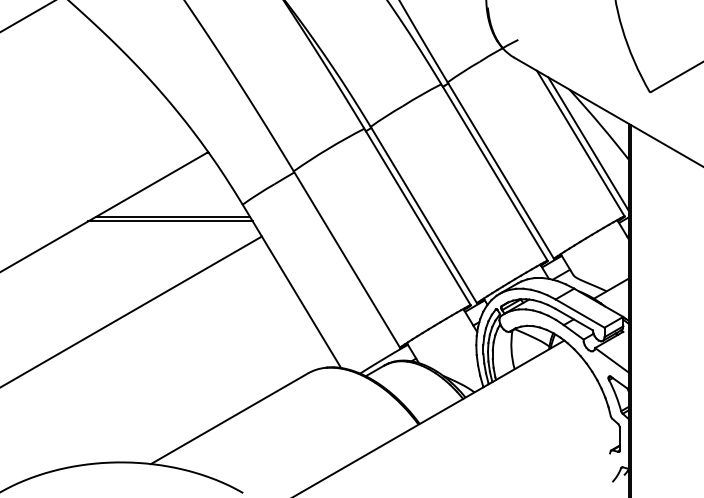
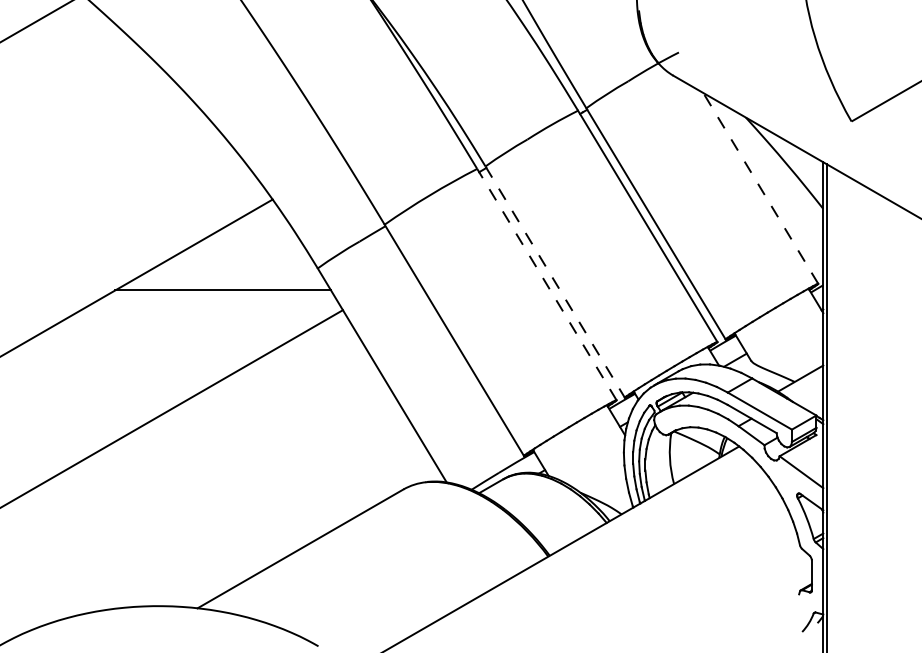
line: (580, 142) -> (760, 187), solid -> dashed
line: (588, 143) -> (770, 188), removed
line: (424, 215) -> (555, 282), solid -> dashed
line: (172, 216) -> (225, 284), removed
line: (417, 216) -> (546, 284), solid -> dashed

